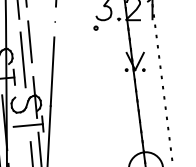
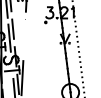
line: (53, 72) -> (24, 44), removed

